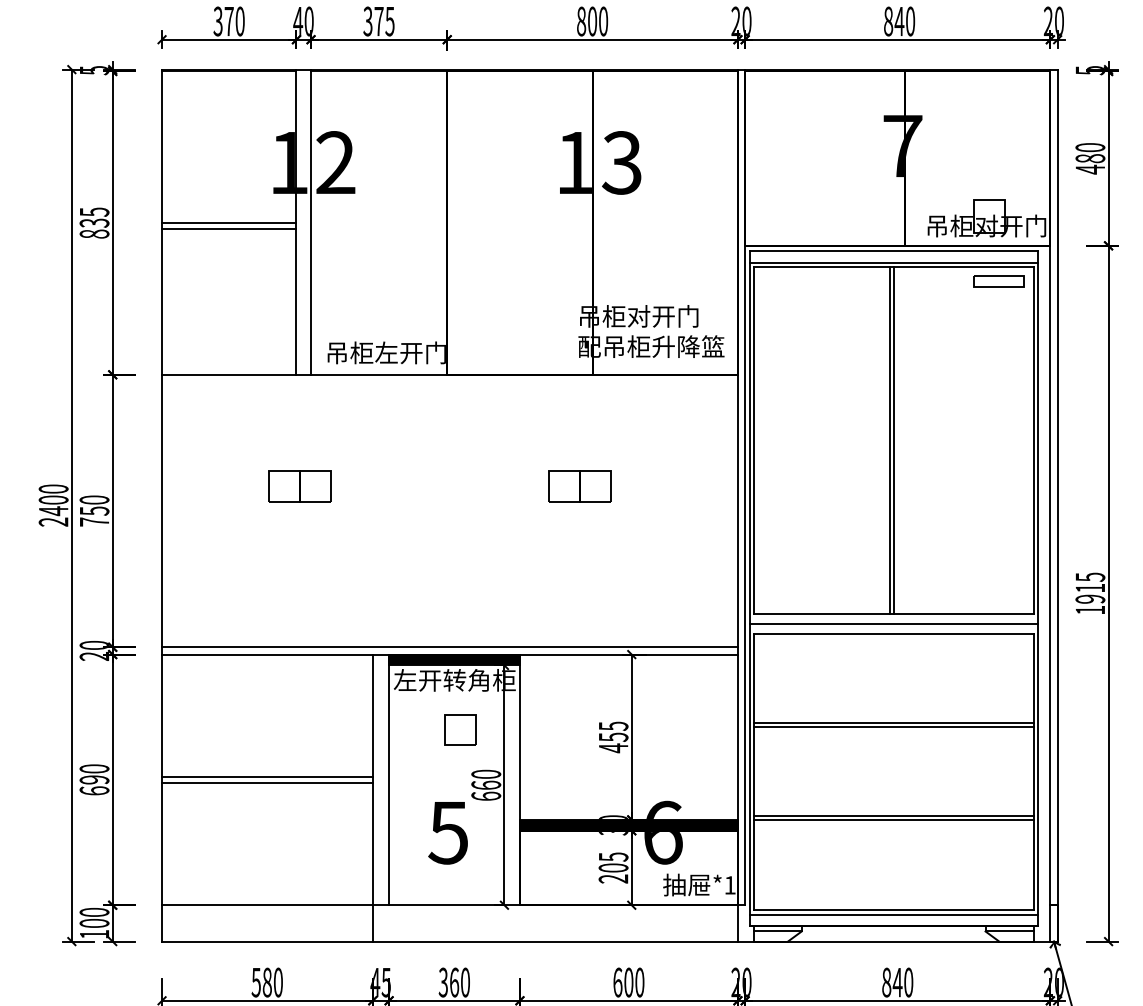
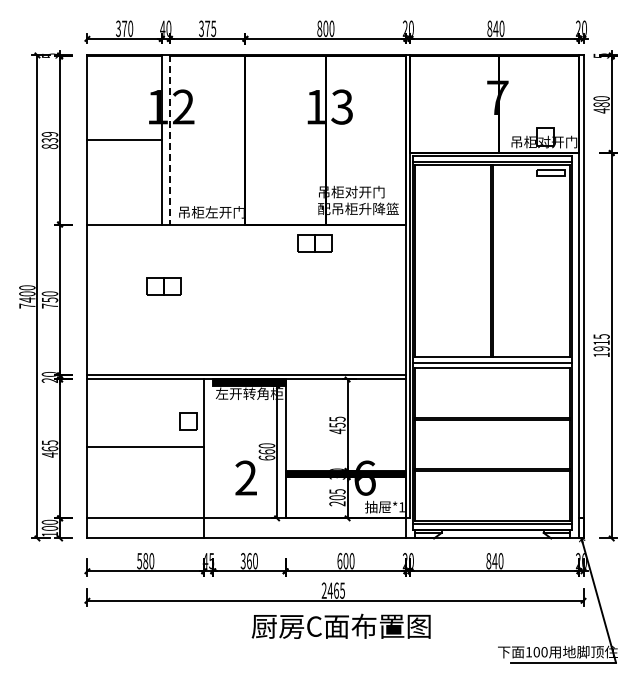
text: (93, 212) -> (49, 134), 835 -> 839
line: (310, 221) -> (169, 139), solid -> dashed
line: (229, 228) -> (124, 143), removed
part: (579, 486) -> (314, 243), moved
text: (53, 521) -> (27, 305), 2400 -> 7400
part: (460, 730) -> (188, 421), moved
text: (93, 779) -> (49, 448), 690 -> 465
line: (389, 779) -> (213, 448), removed
line: (266, 782) -> (145, 450), removed
text: (447, 831) -> (245, 477), 5 -> 2

